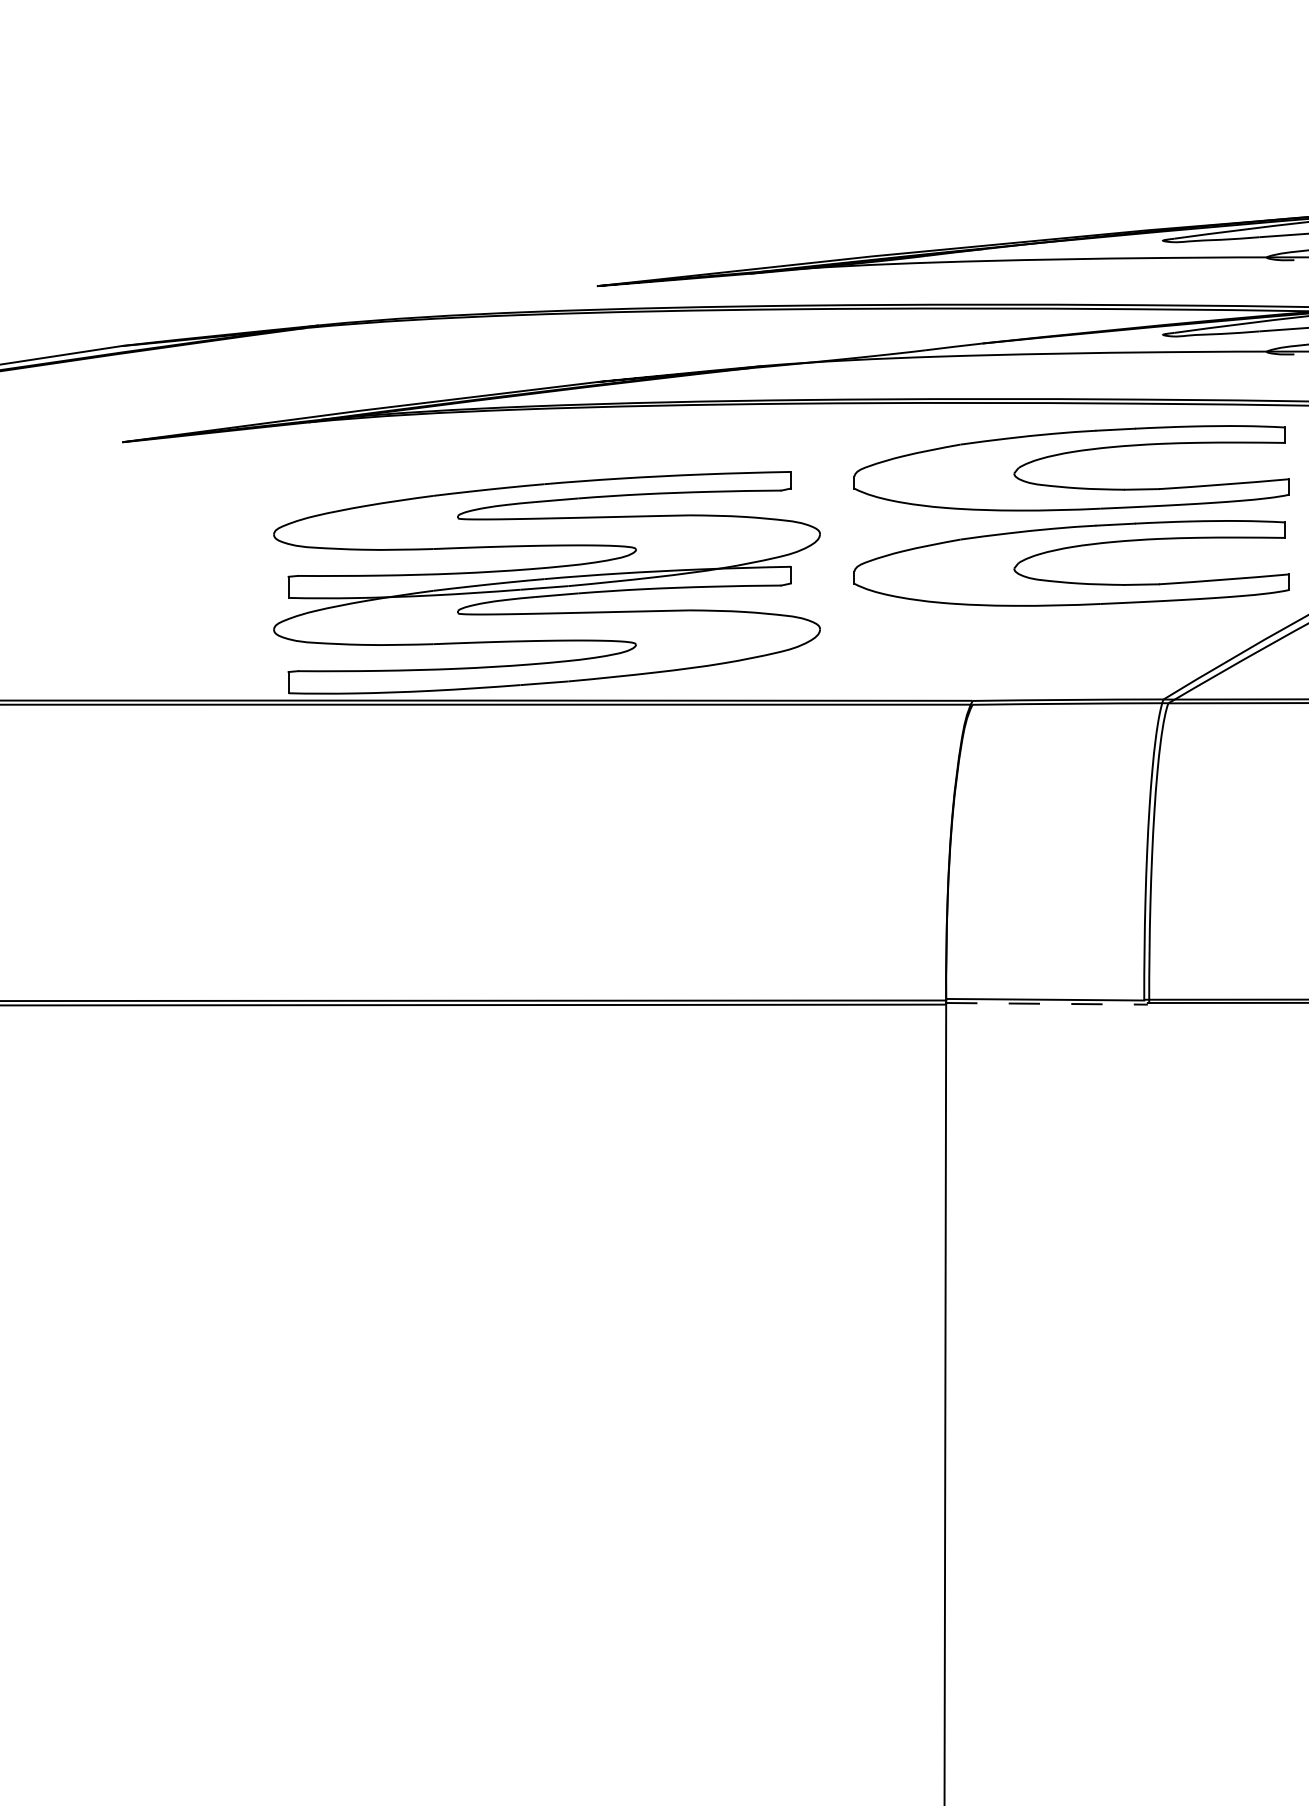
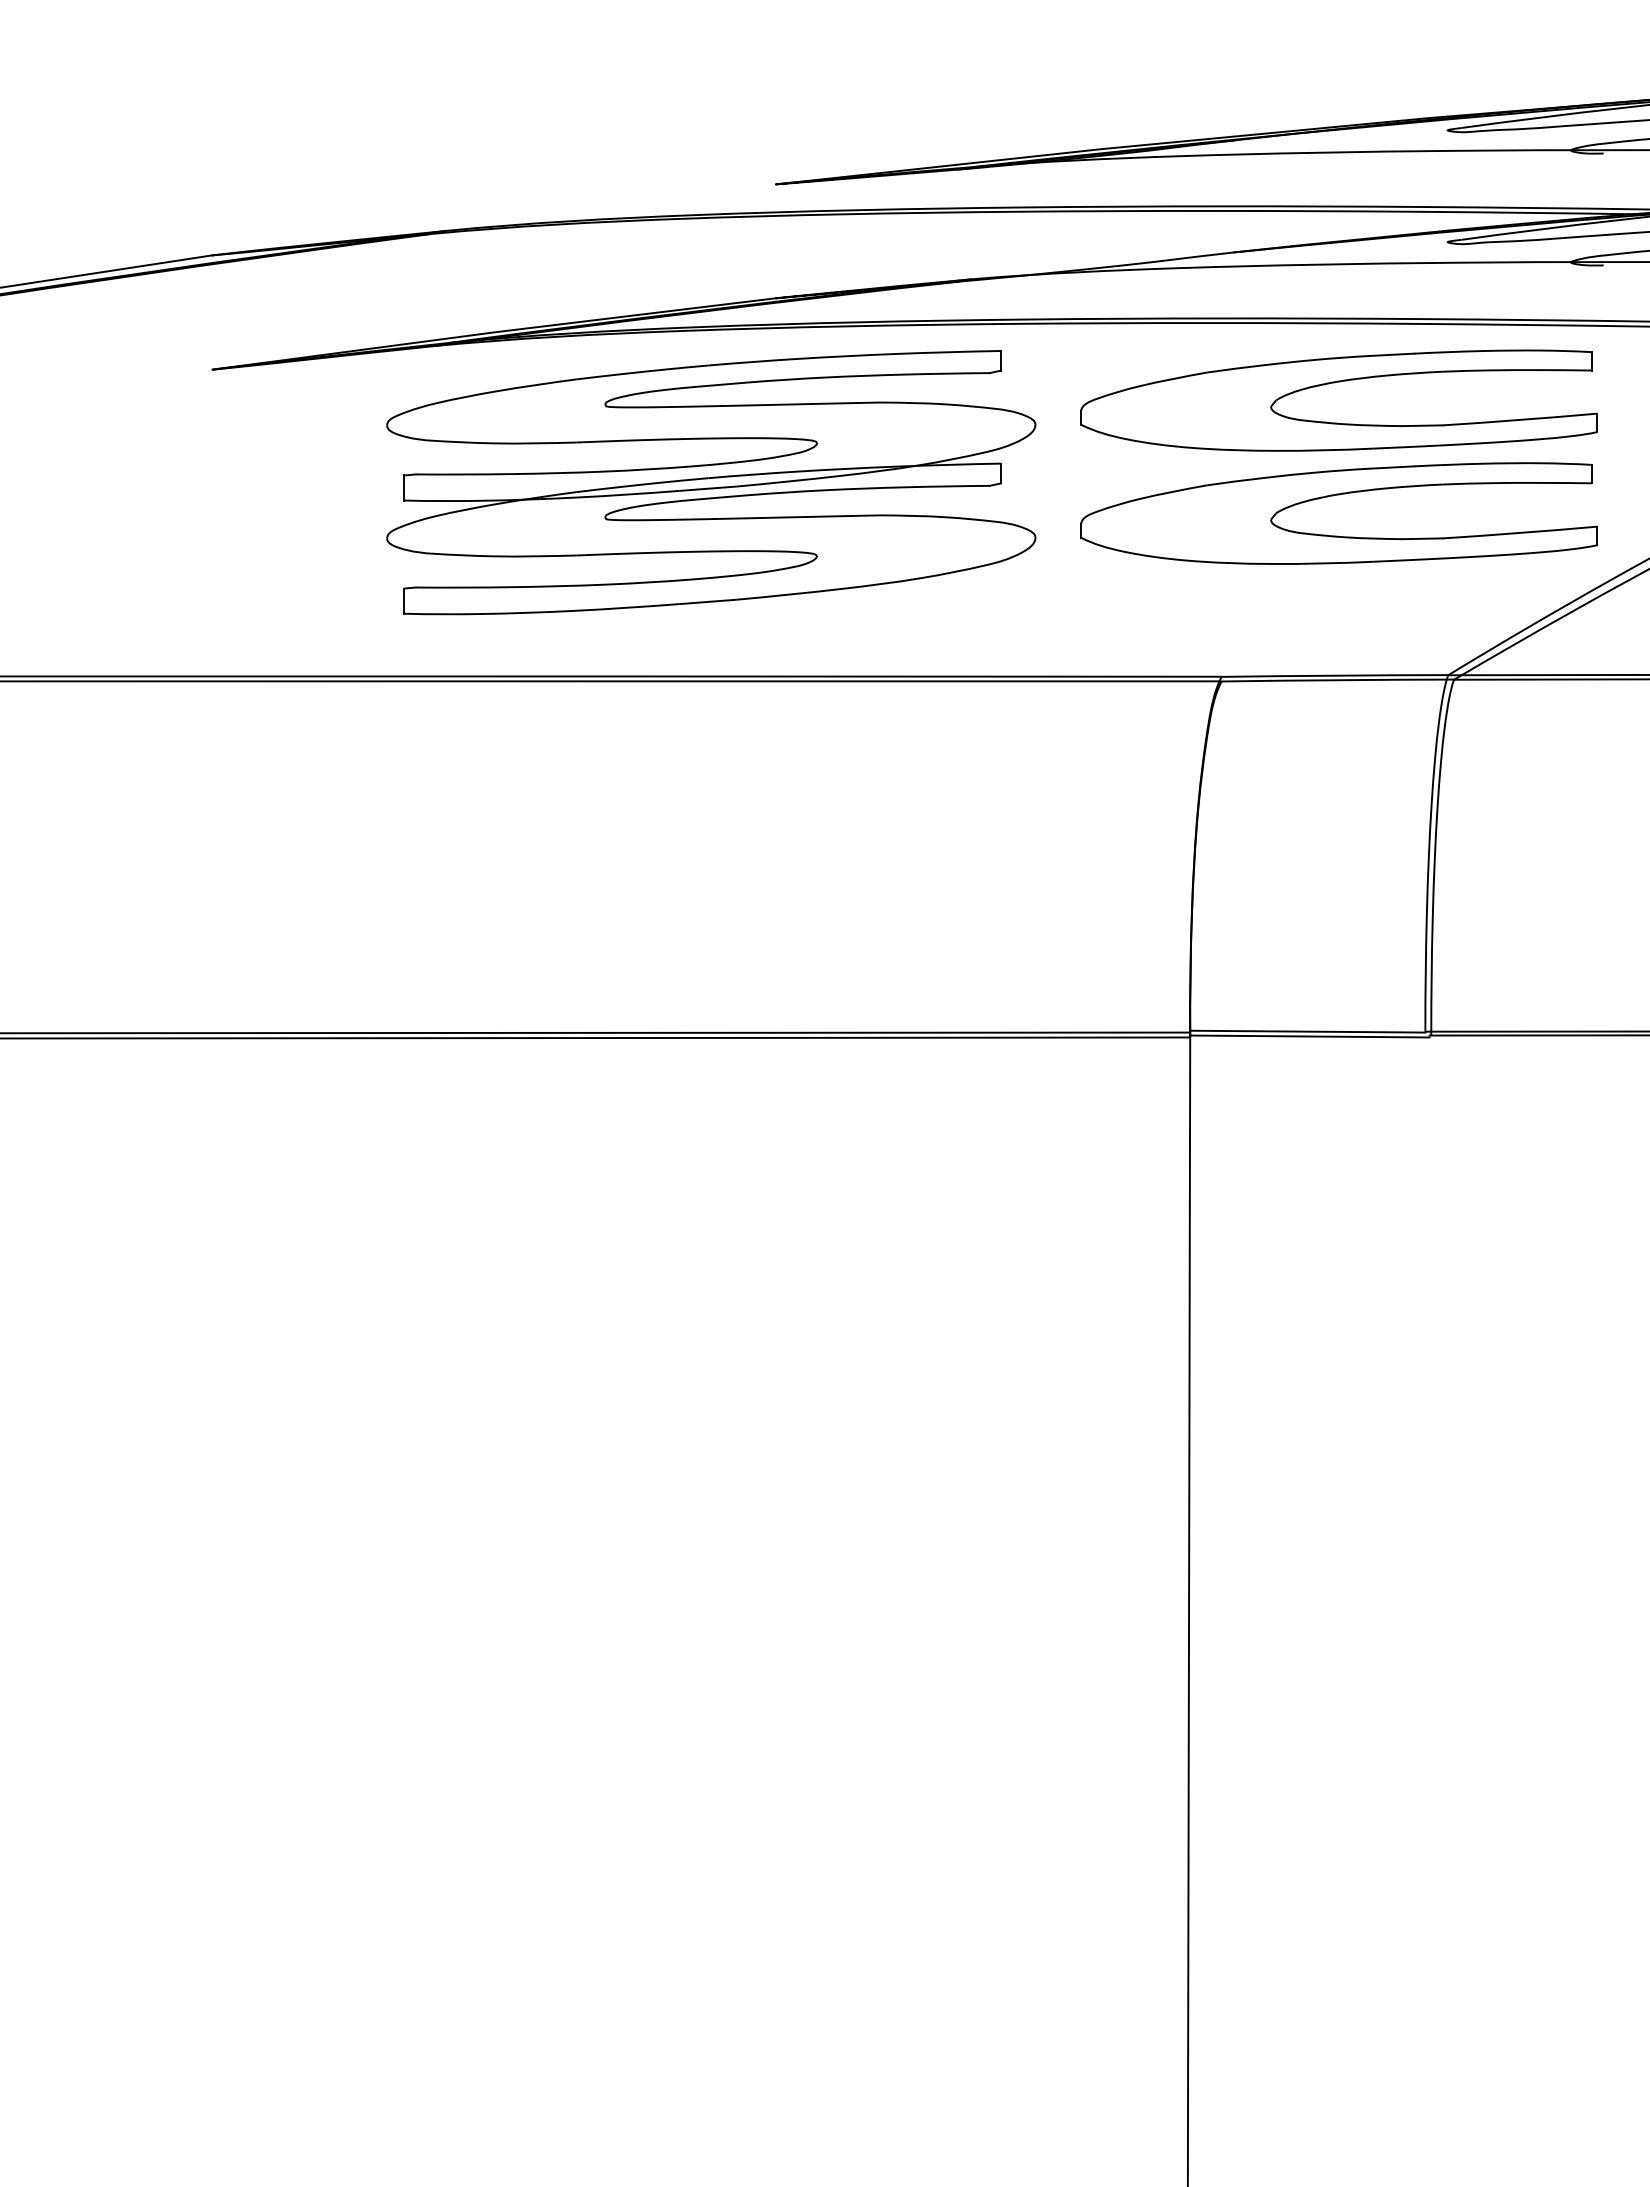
part: (547, 582) -> (711, 482), moved
line: (1046, 1003) -> (1309, 1036), dashed -> solid

